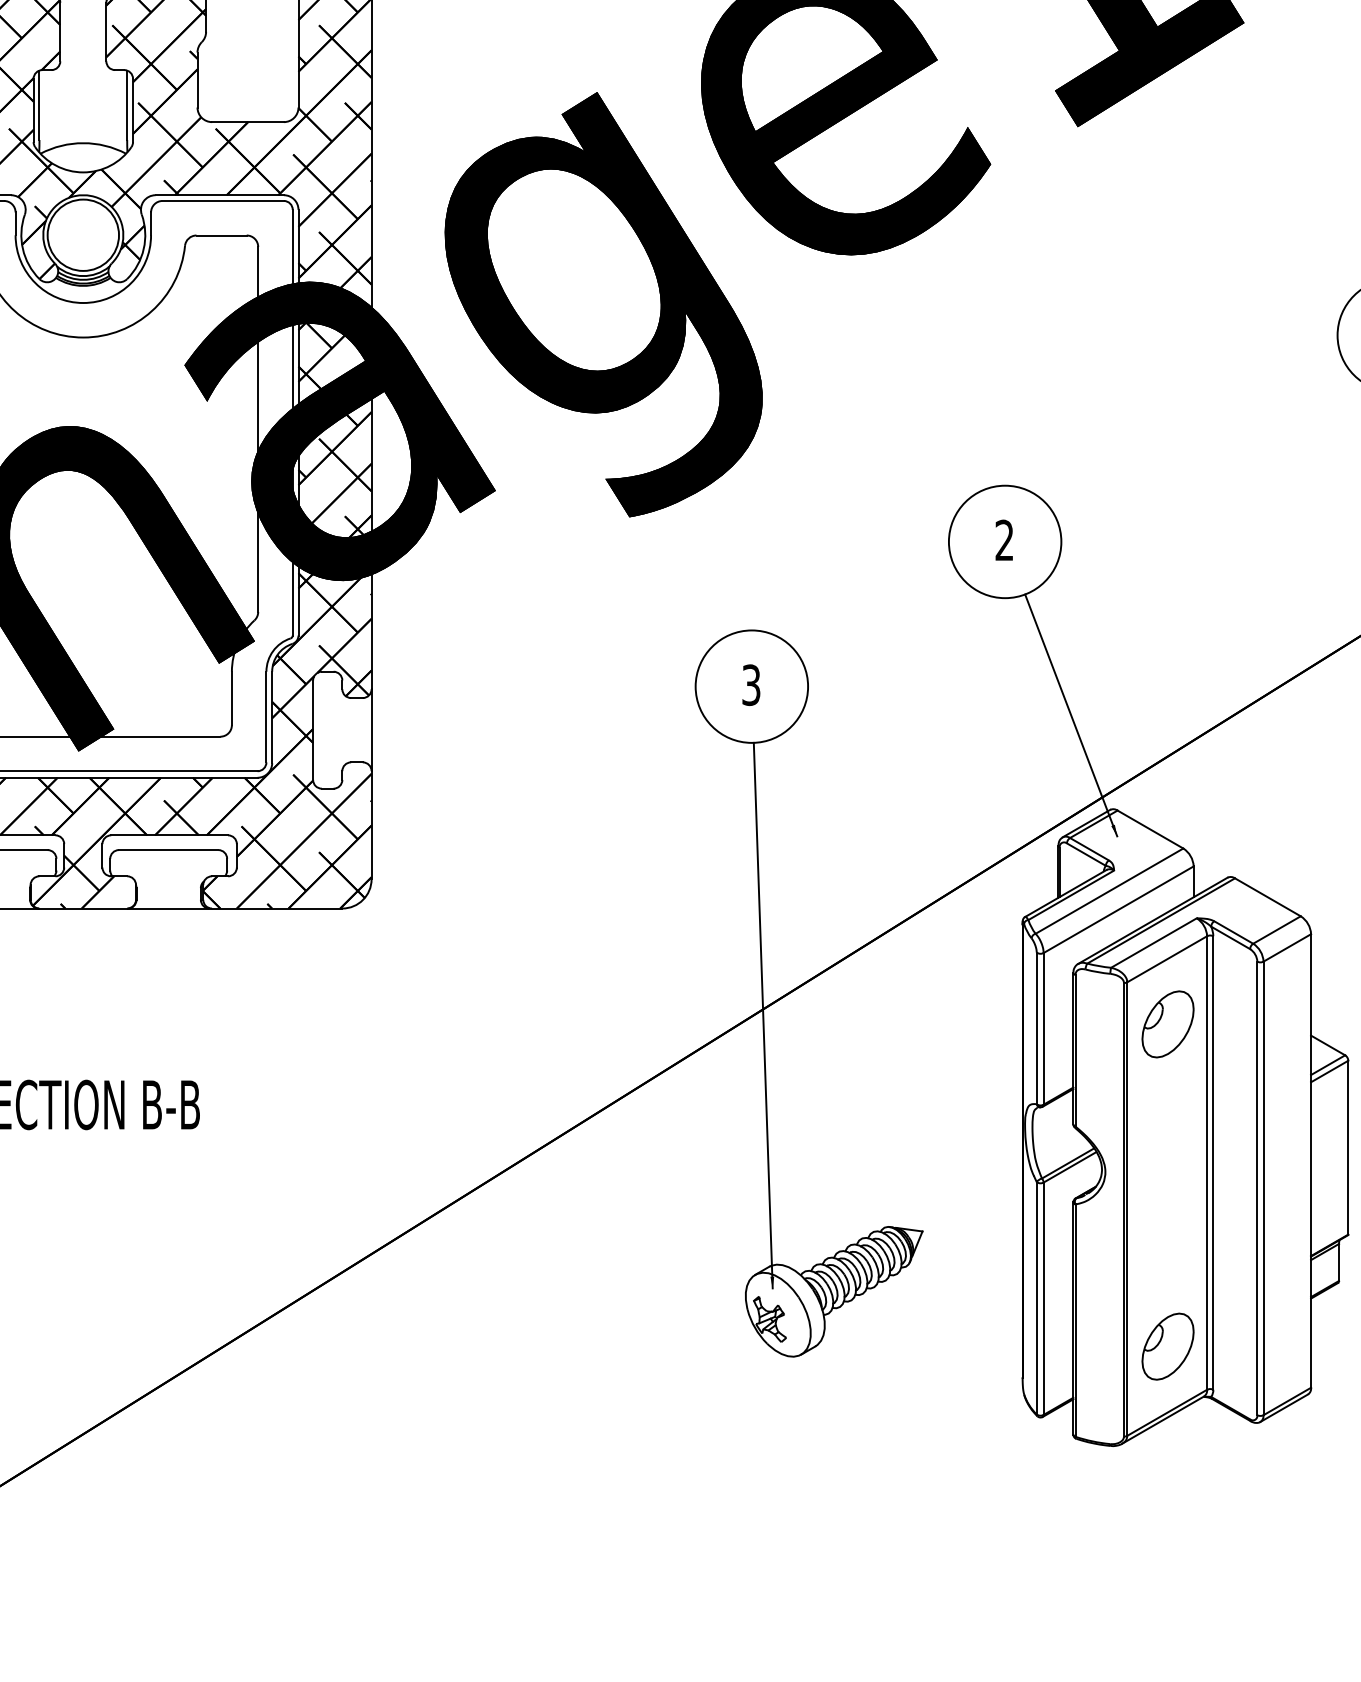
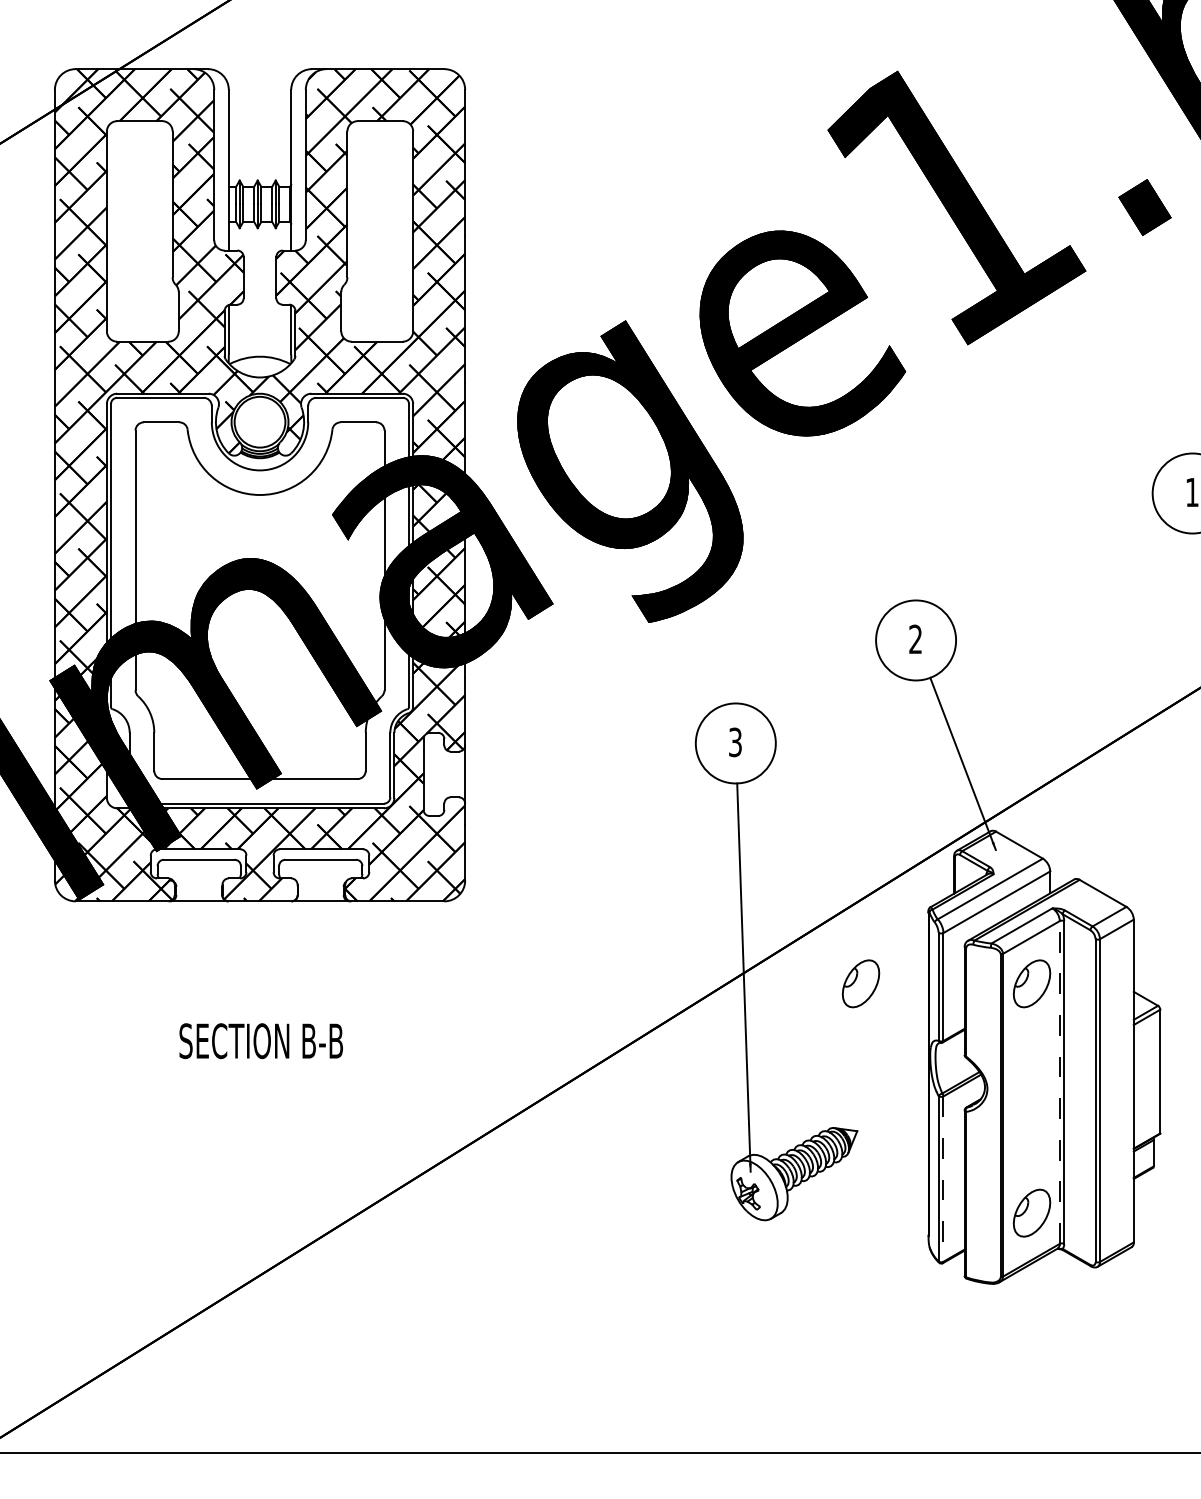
part: (927, 1023) -> (860, 983), added
line: (1206, 1161) -> (1059, 1081), solid -> dashed
line: (1043, 1299) -> (943, 1179), solid -> dashed

